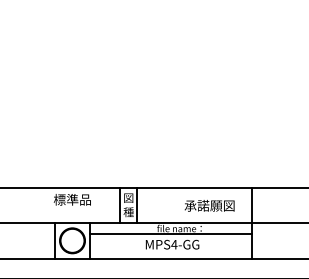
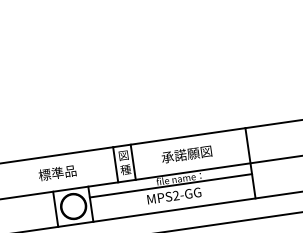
text: (71, 199) -> (56, 172), moved
text: (209, 205) -> (186, 154), moved
text: (174, 244) -> (176, 195), MPS4-GG -> MPS2-GG

